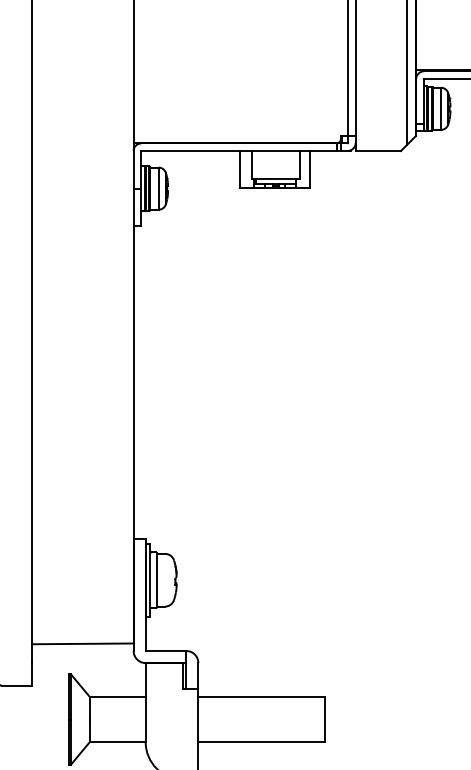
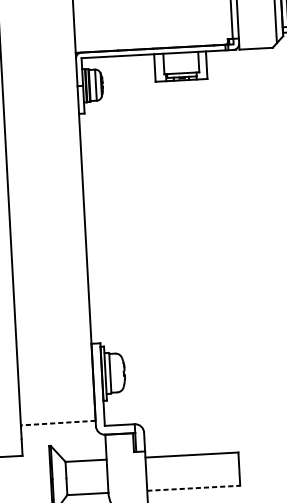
line: (82, 643) -> (58, 422), solid -> dashed
line: (262, 742) -> (194, 488), solid -> dashed

